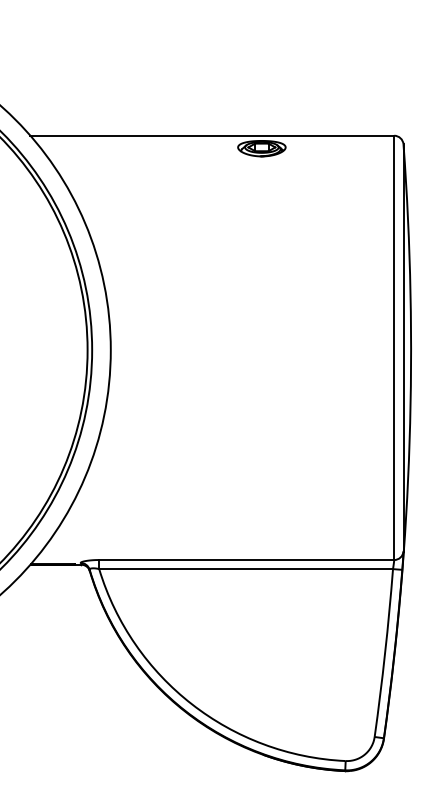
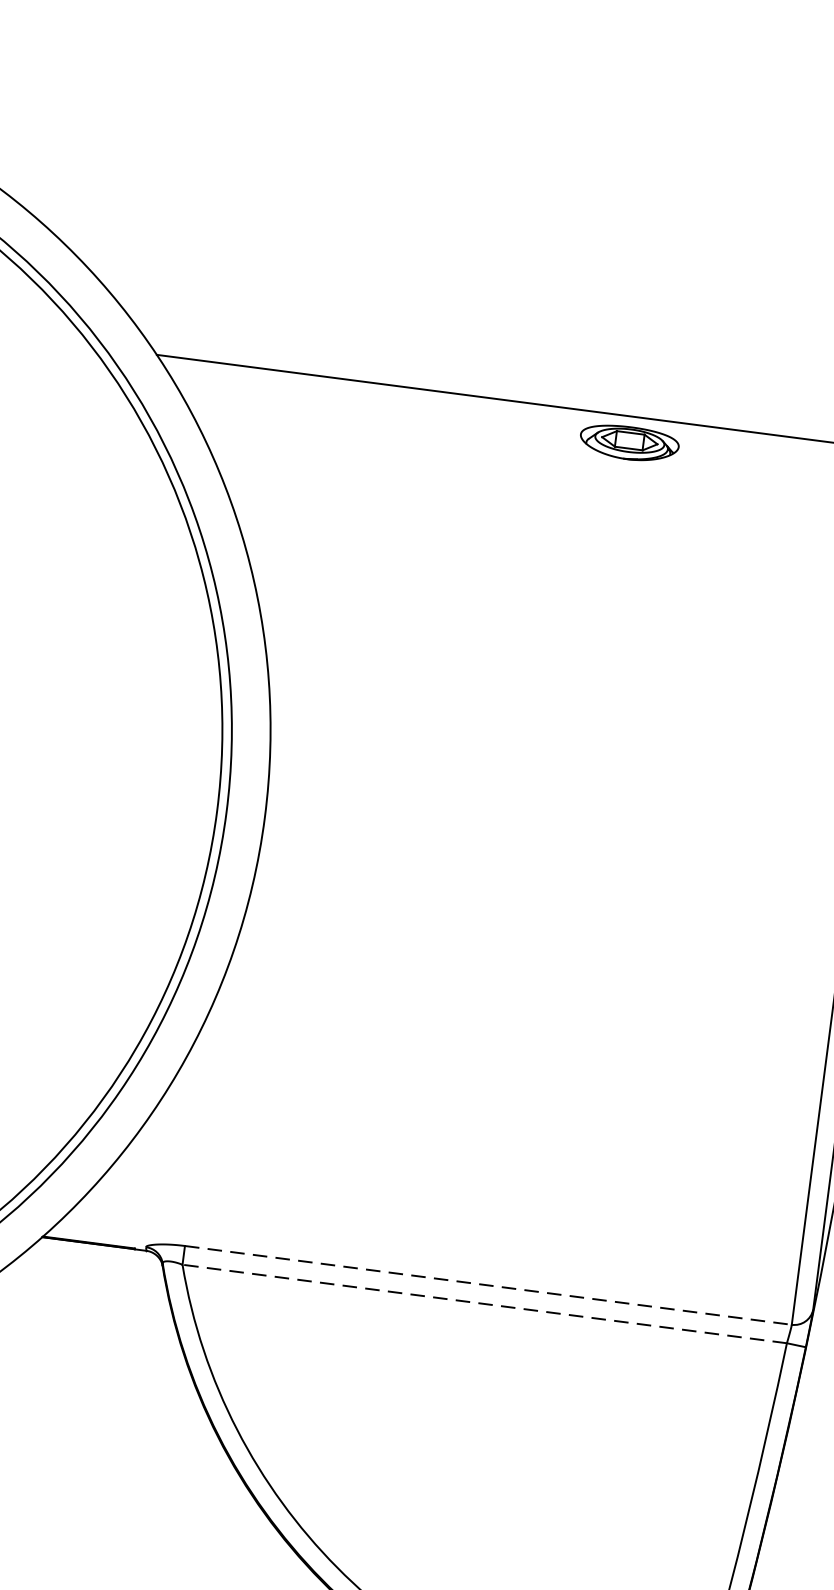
line: (247, 560) -> (489, 1286), solid -> dashed
line: (246, 569) -> (485, 1304), solid -> dashed

